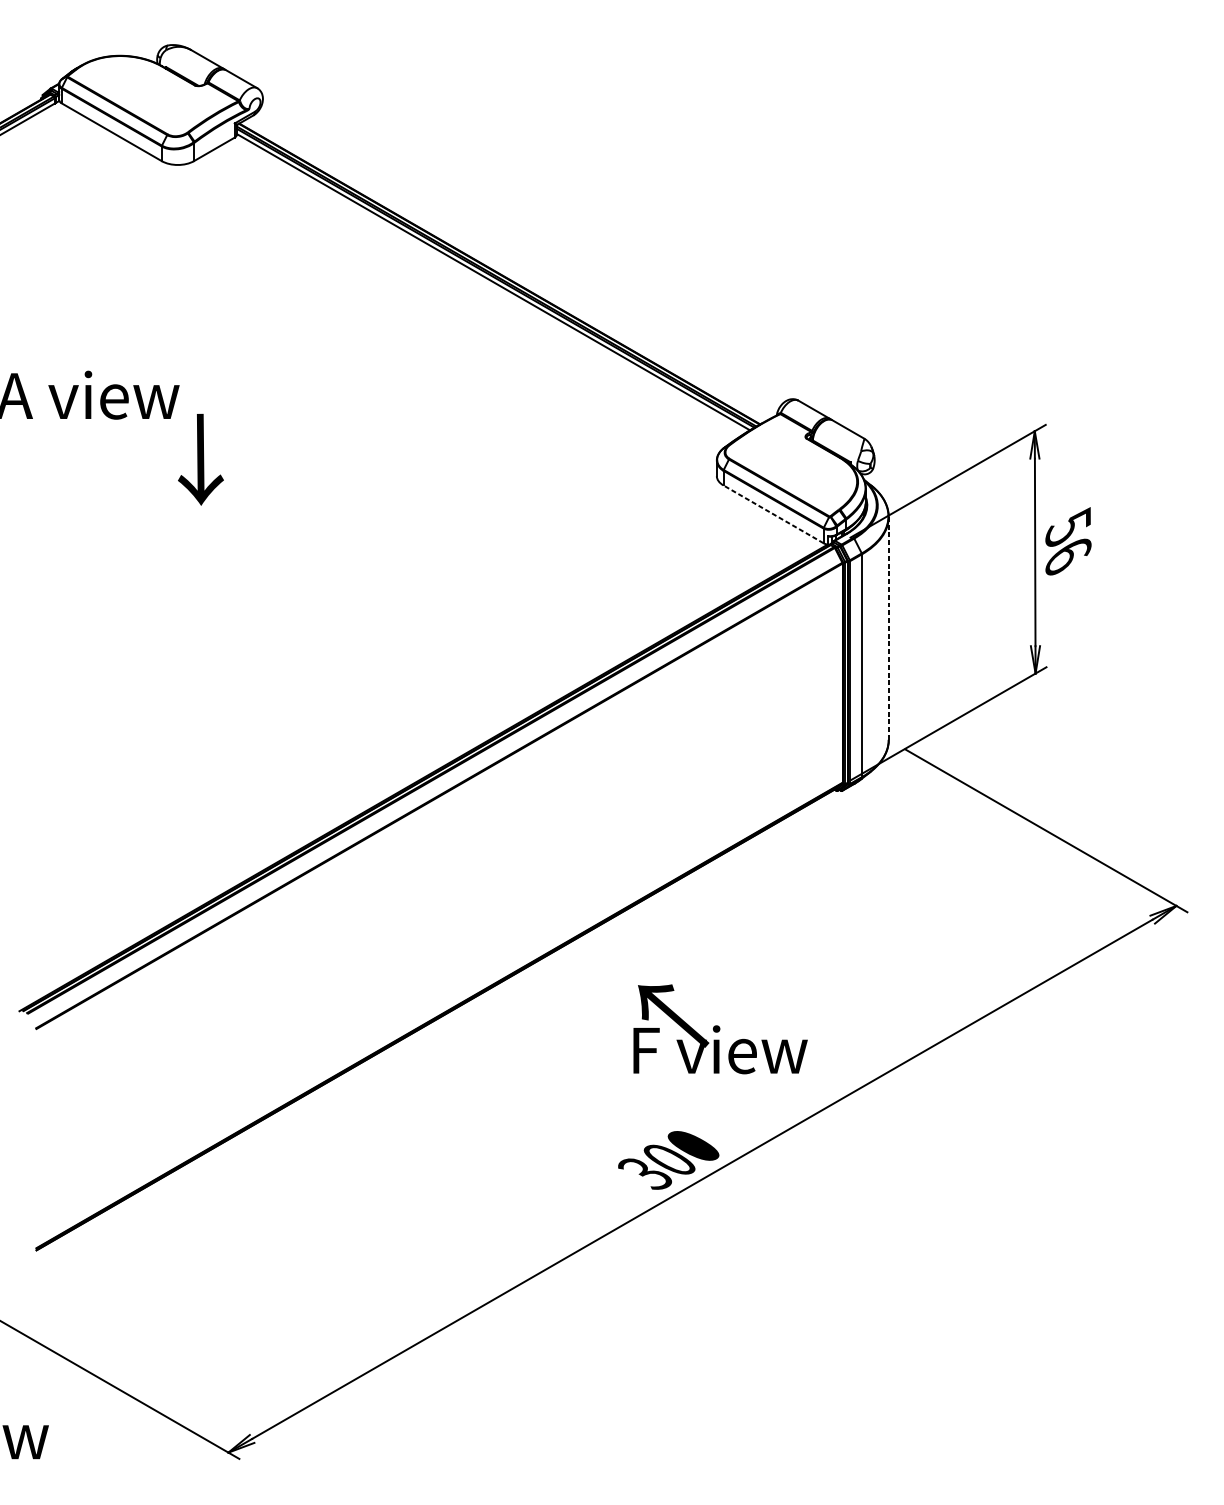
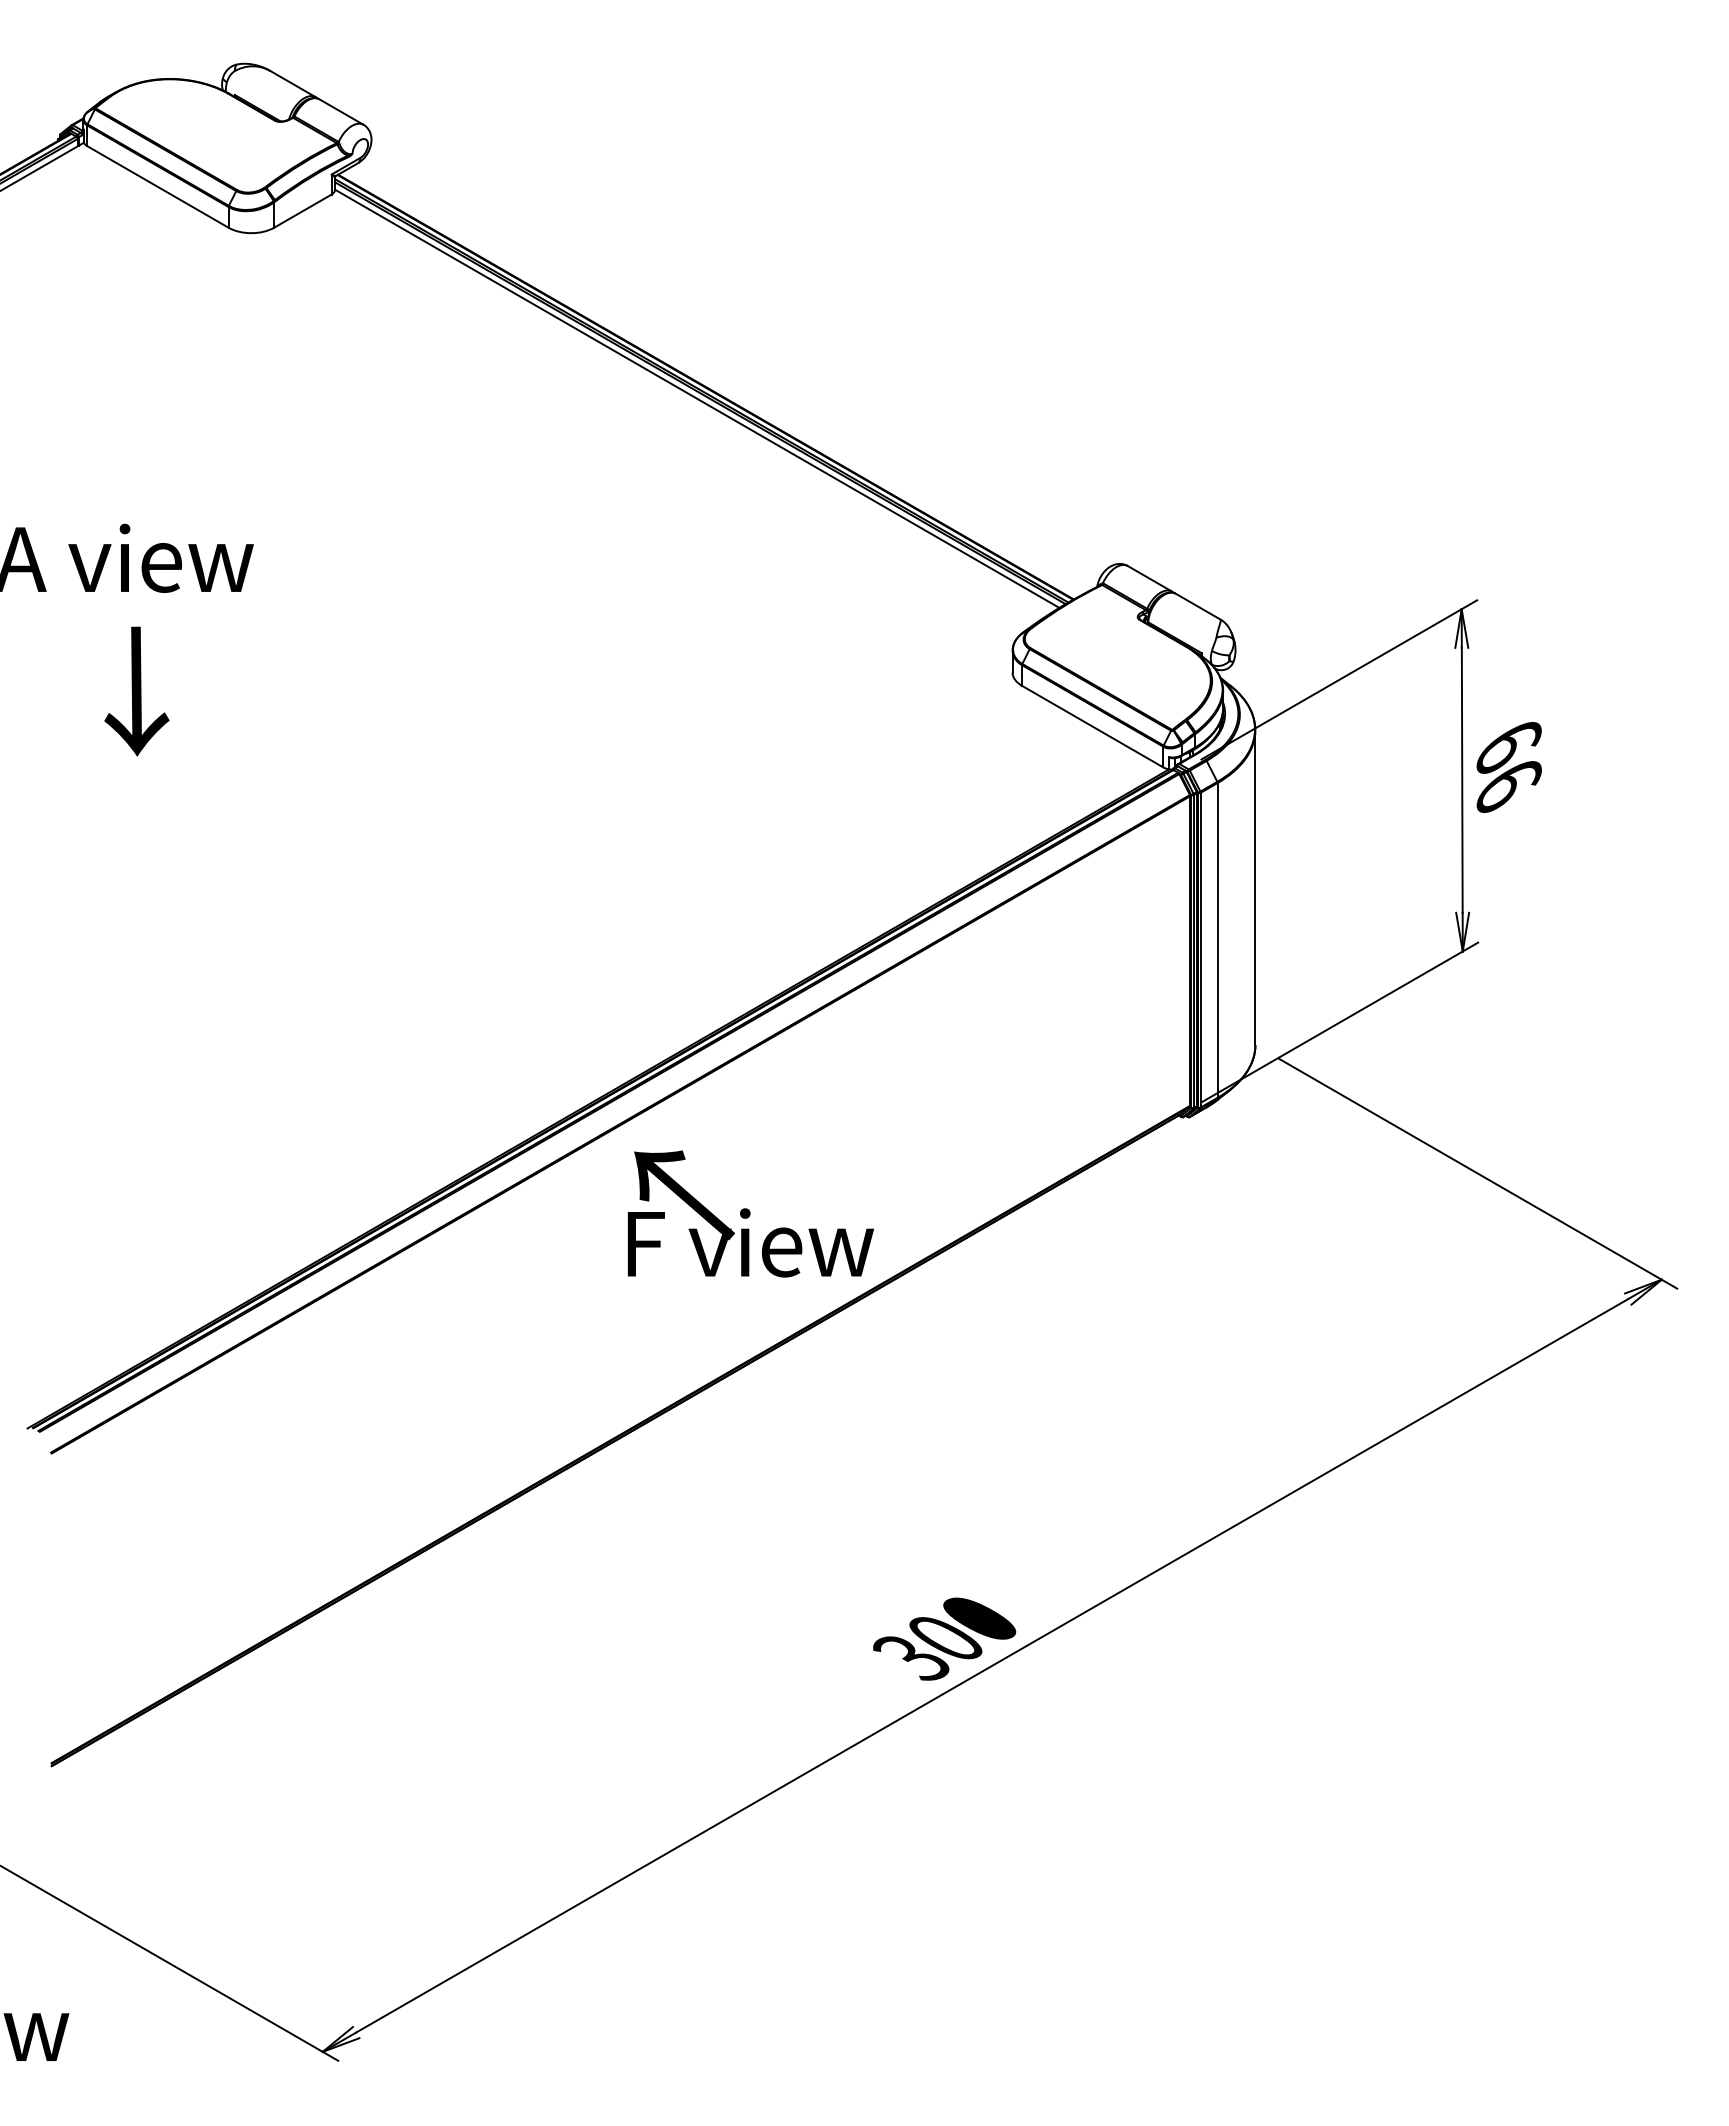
text: (200, 459) -> (136, 691), moved
line: (773, 514) -> (1092, 726), dashed -> solid
text: (1067, 527) -> (1508, 744), 56 -> 66
line: (888, 628) -> (1255, 887), dashed -> solid
text: (720, 1028) -> (750, 1213), moved

